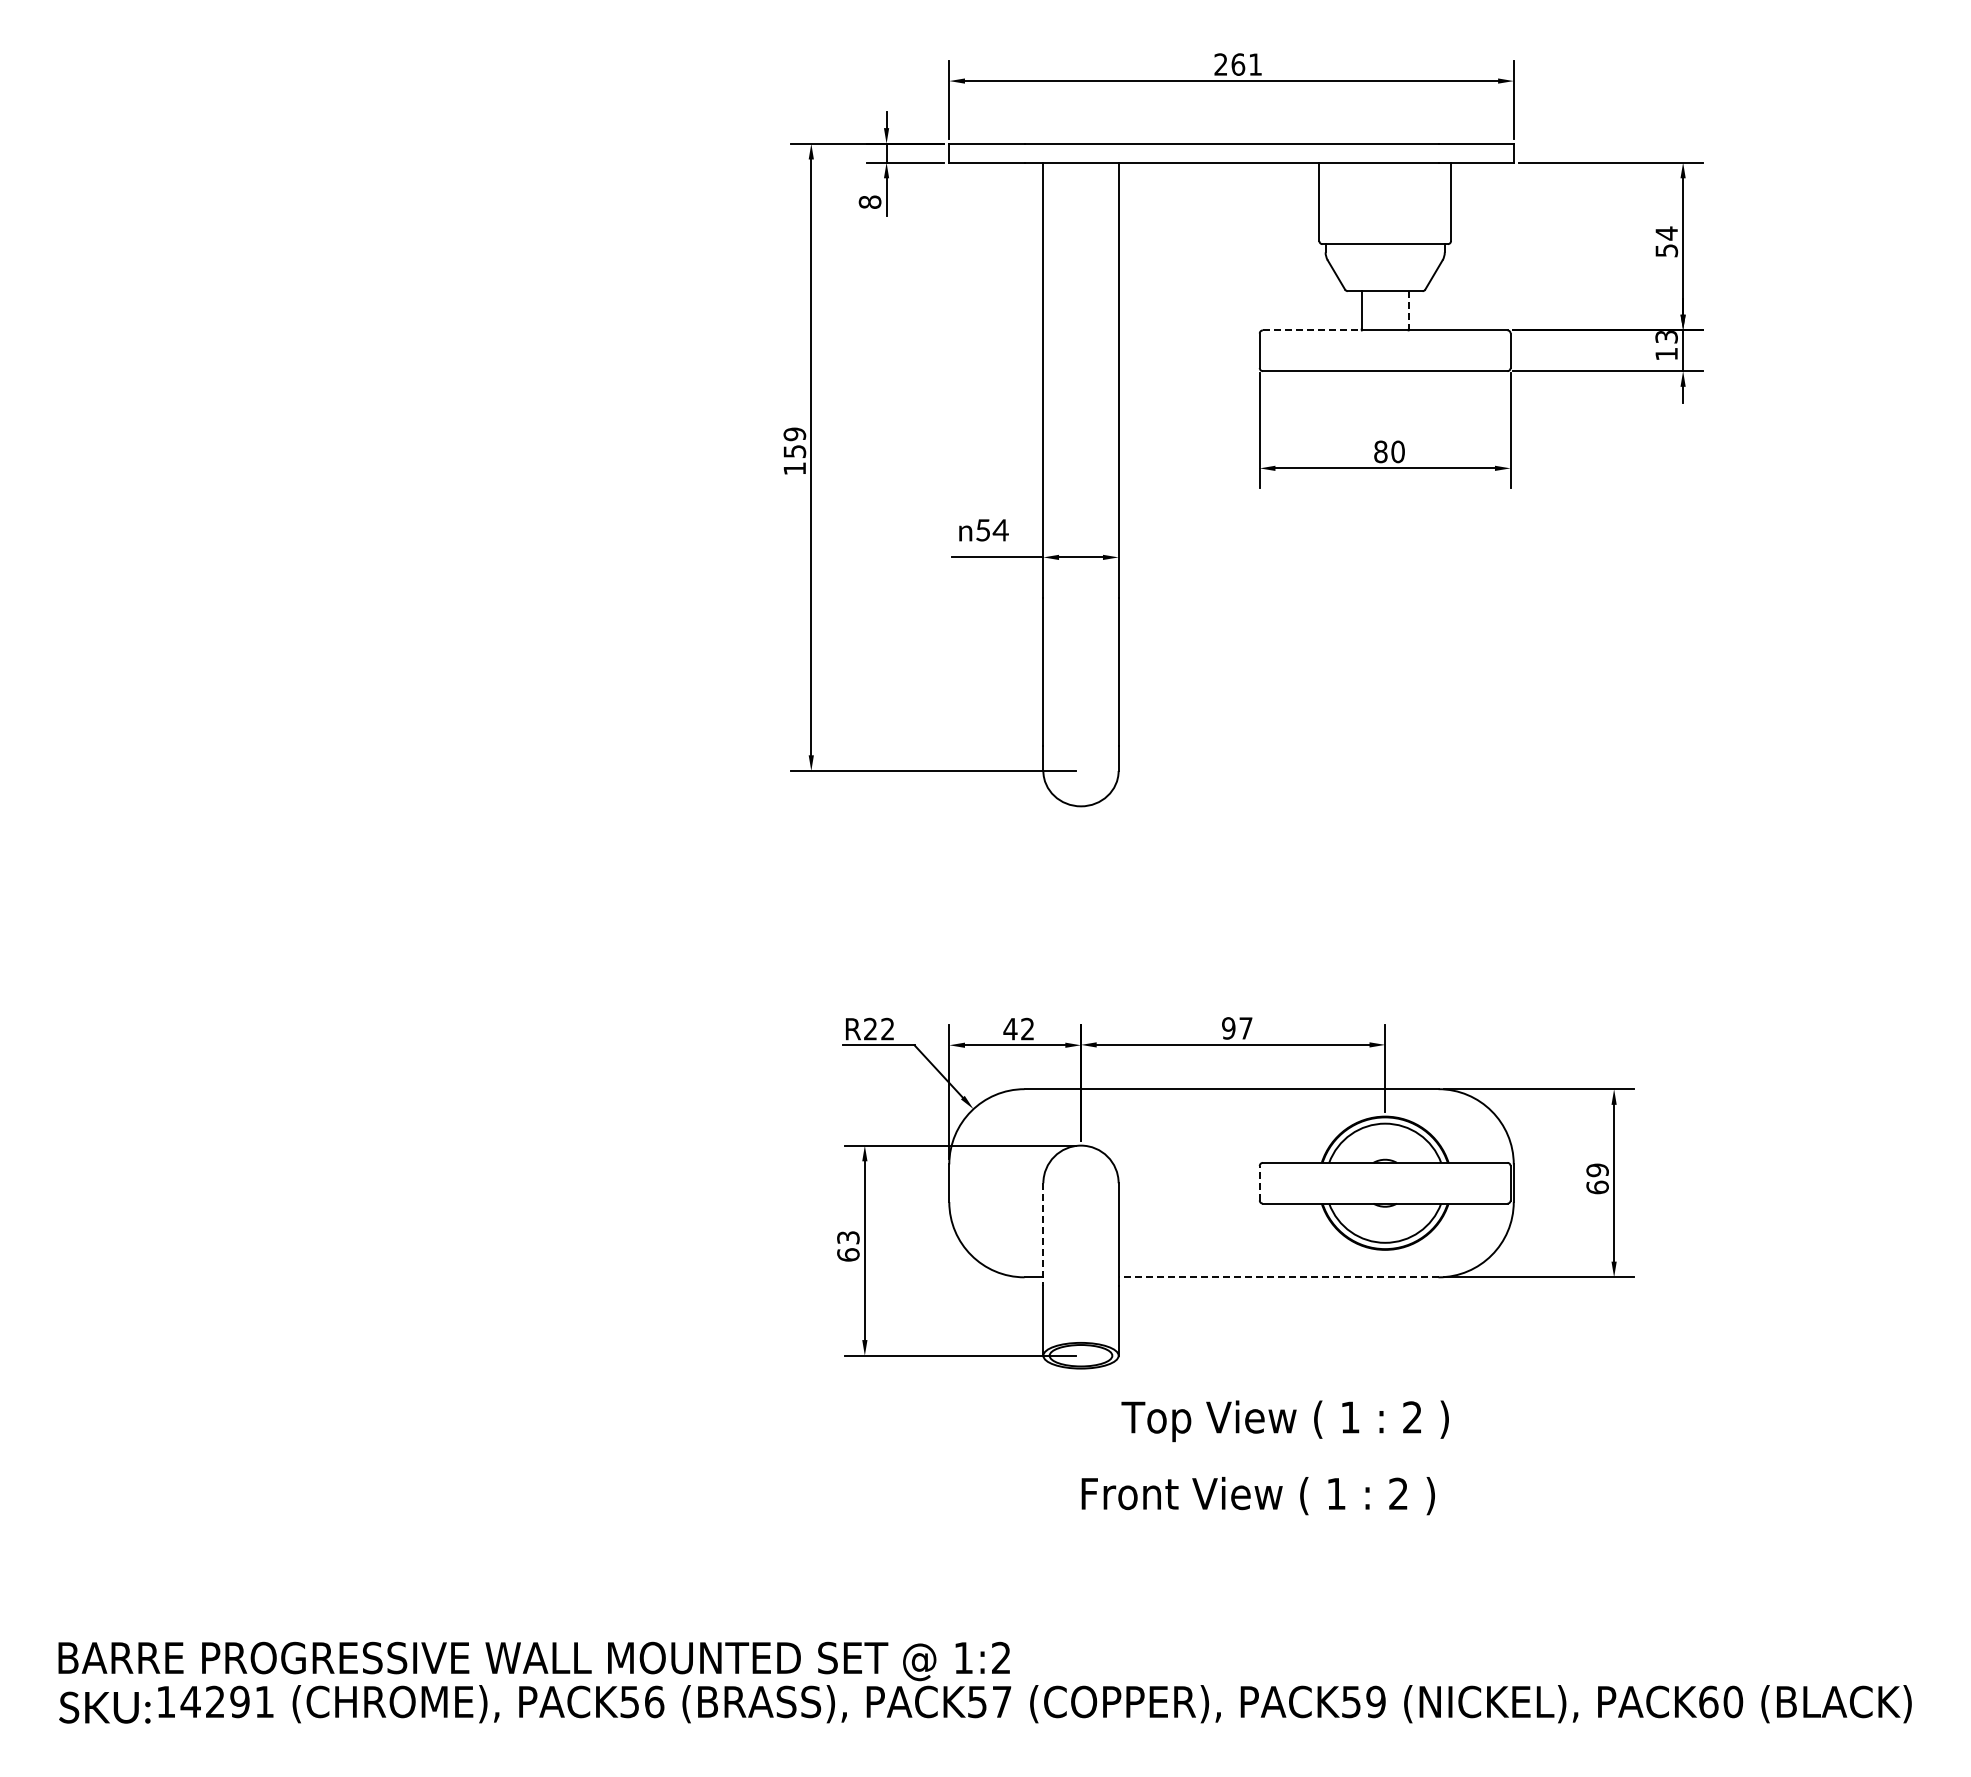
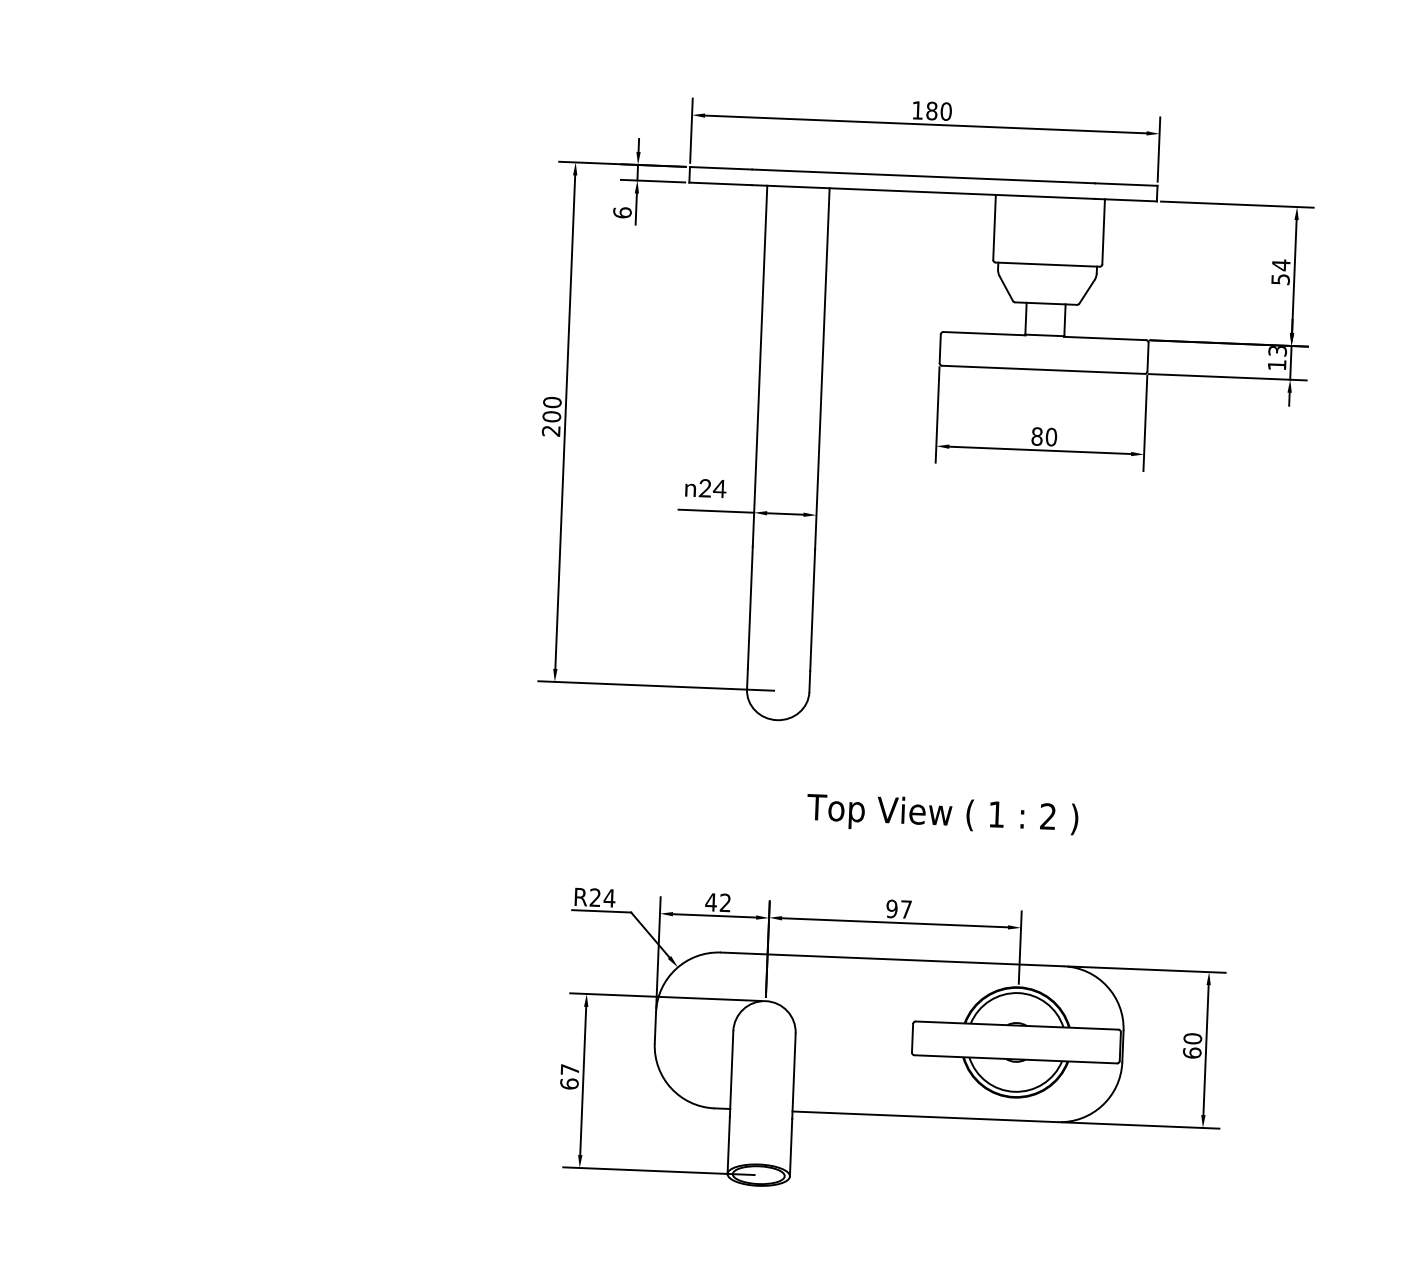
text: (1238, 64) -> (932, 110), 261 -> 180
text: (869, 201) -> (621, 212), 8 -> 6
line: (1408, 310) -> (1064, 320), dashed -> solid
line: (1312, 330) -> (984, 333), dashed -> solid
text: (794, 451) -> (551, 416), 159 -> 200
text: (982, 530) -> (704, 488), 54 -> 24
text: (887, 1028) -> (609, 897), R22 -> R24
text: (1597, 1170) -> (1192, 1038), 69 -> 60
line: (1259, 1182) -> (912, 1037), dashed -> solid
line: (1043, 1234) -> (731, 1073), dashed -> solid
text: (848, 1237) -> (570, 1069), 63 -> 67
line: (1278, 1277) -> (924, 1116), dashed -> solid
text: (1284, 1421) -> (942, 815), moved

